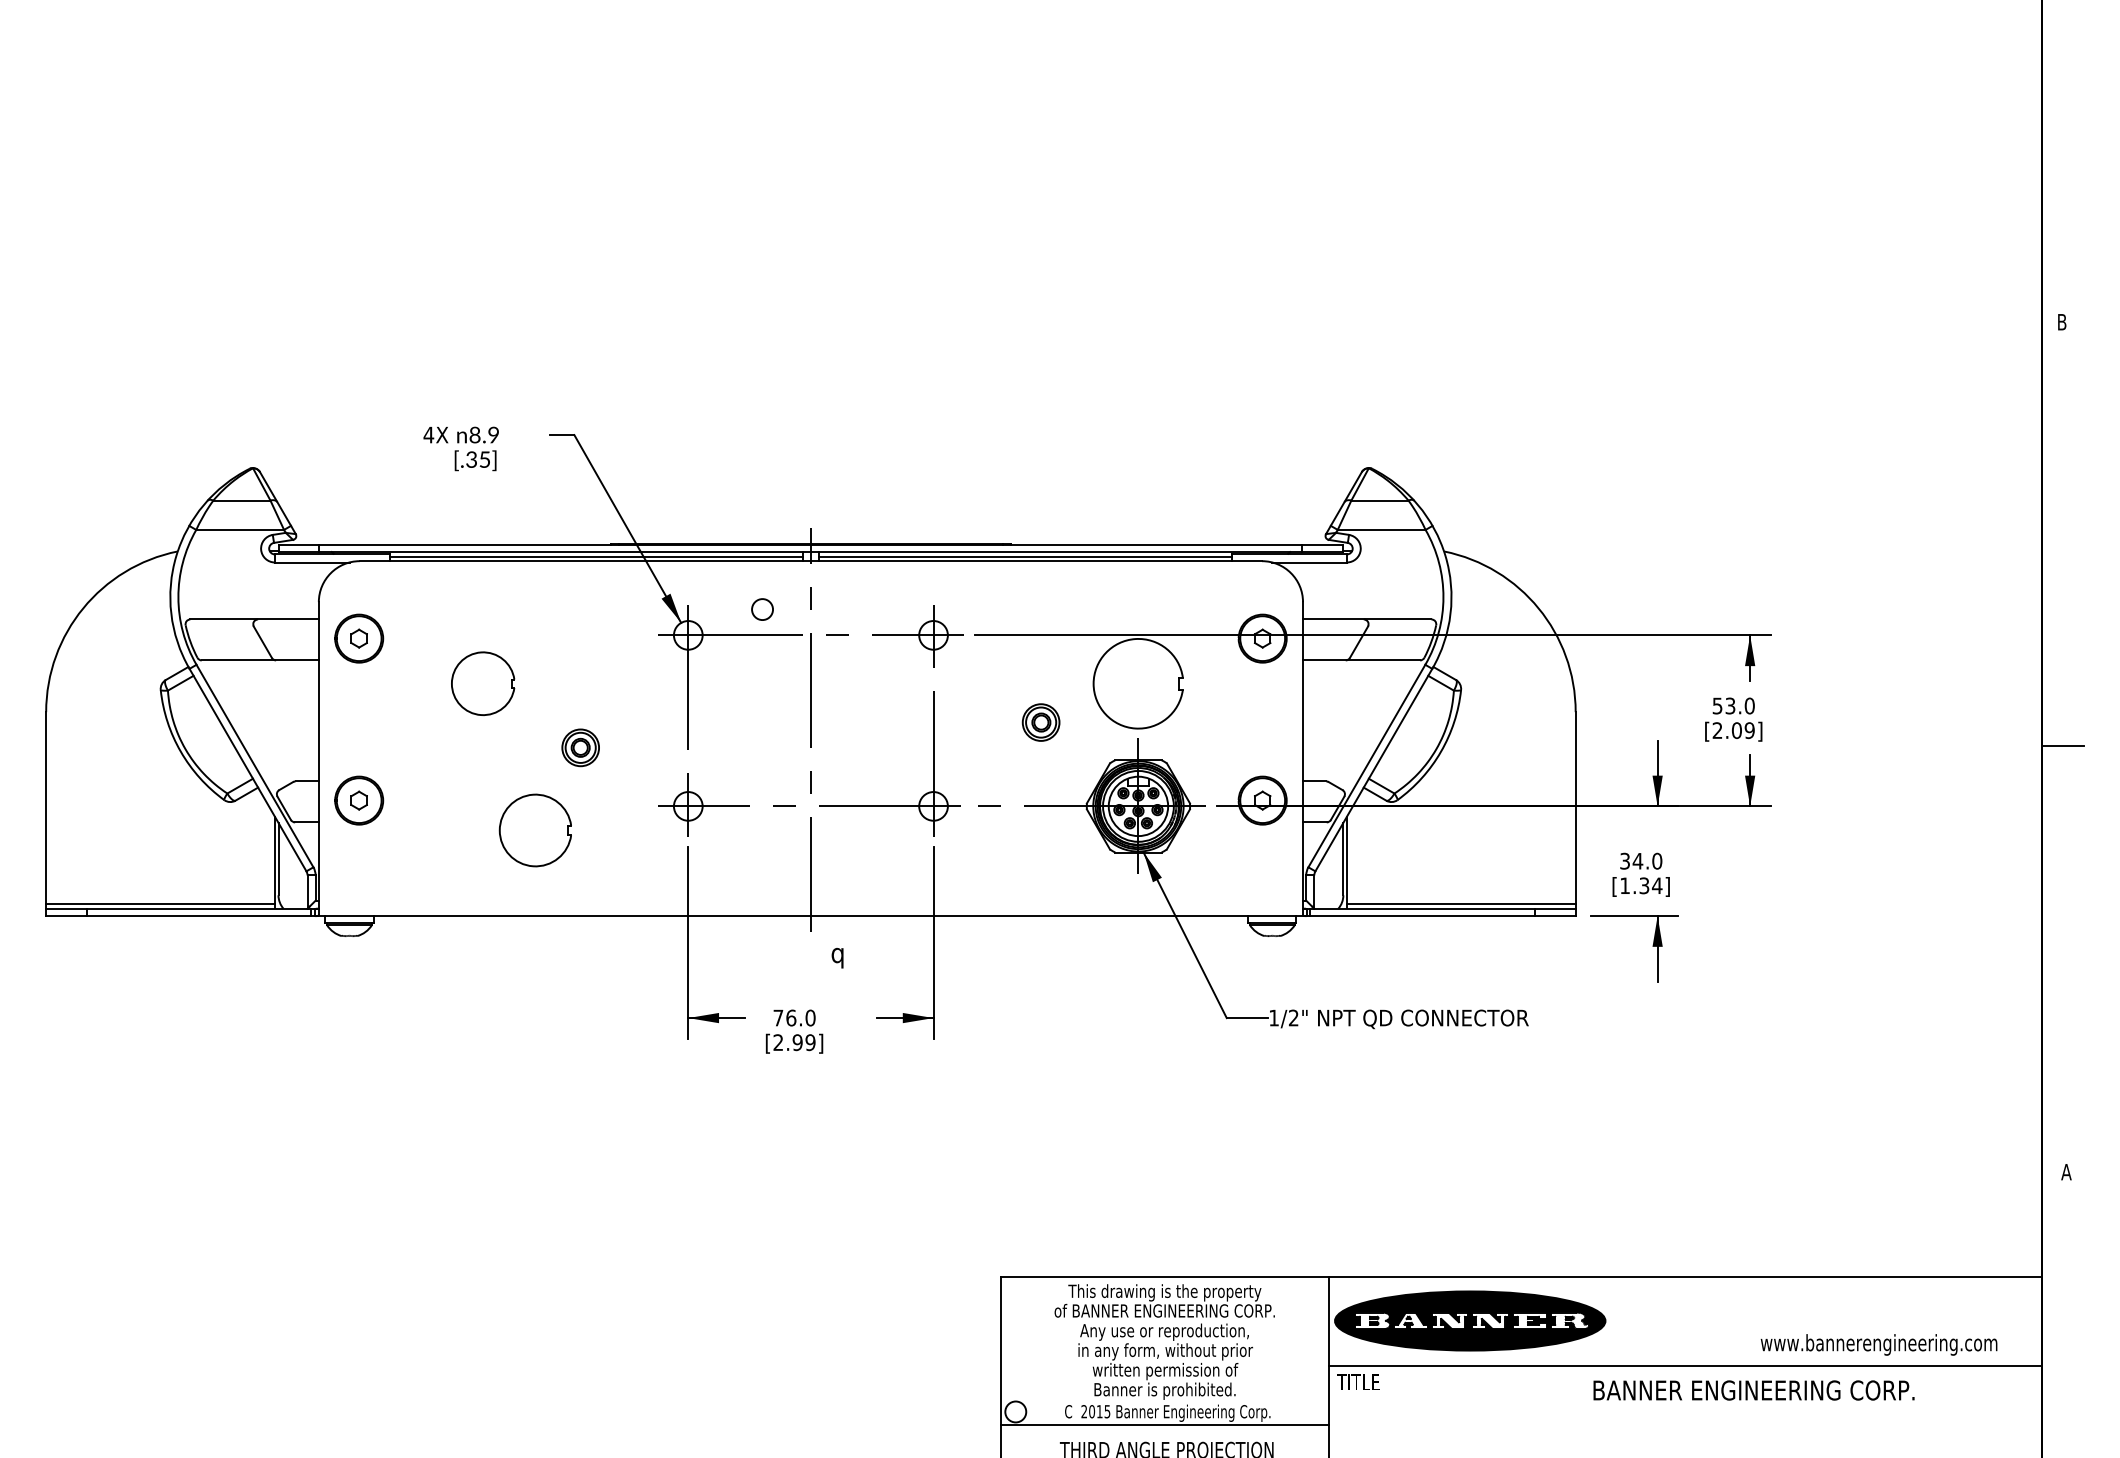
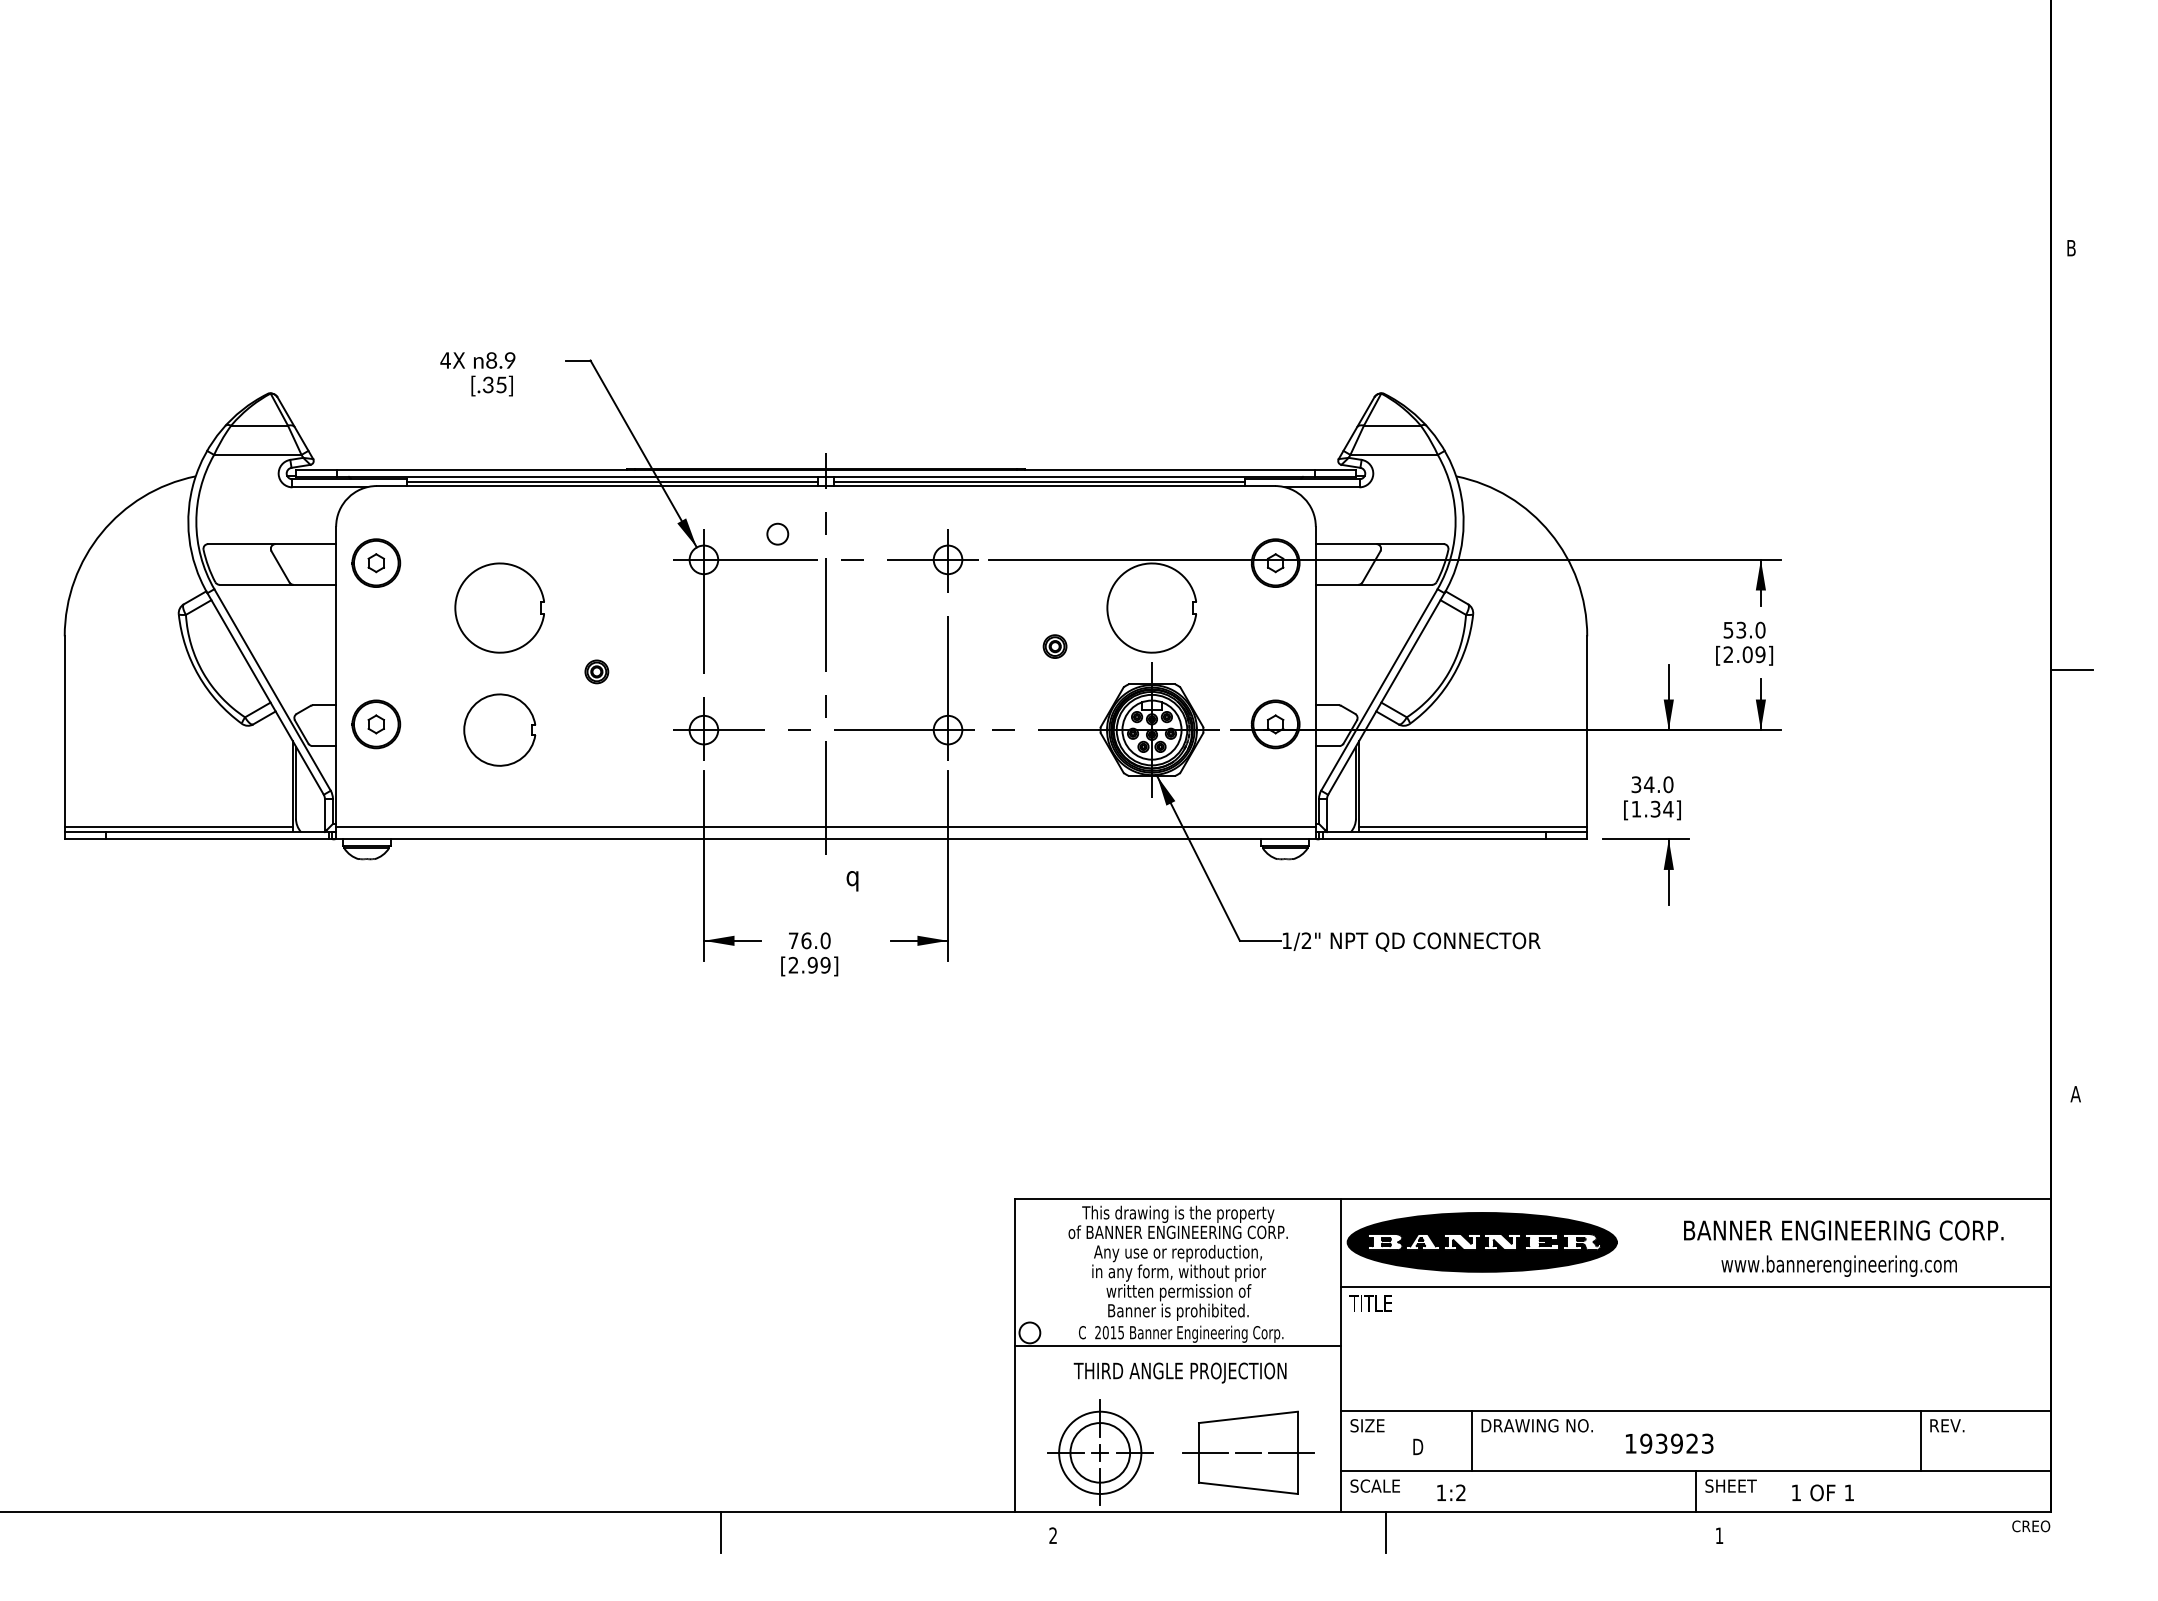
part: (482, 683) -> (499, 607), size x1.43
part: (1040, 722) -> (1054, 646), size x0.62
part: (580, 747) -> (596, 671), size x0.62
part: (535, 829) -> (499, 729), moved
line: (810, 903) -> (825, 826), added
text: (1878, 1344) -> (1838, 1265), moved
text: (1753, 1390) -> (1843, 1230), moved

